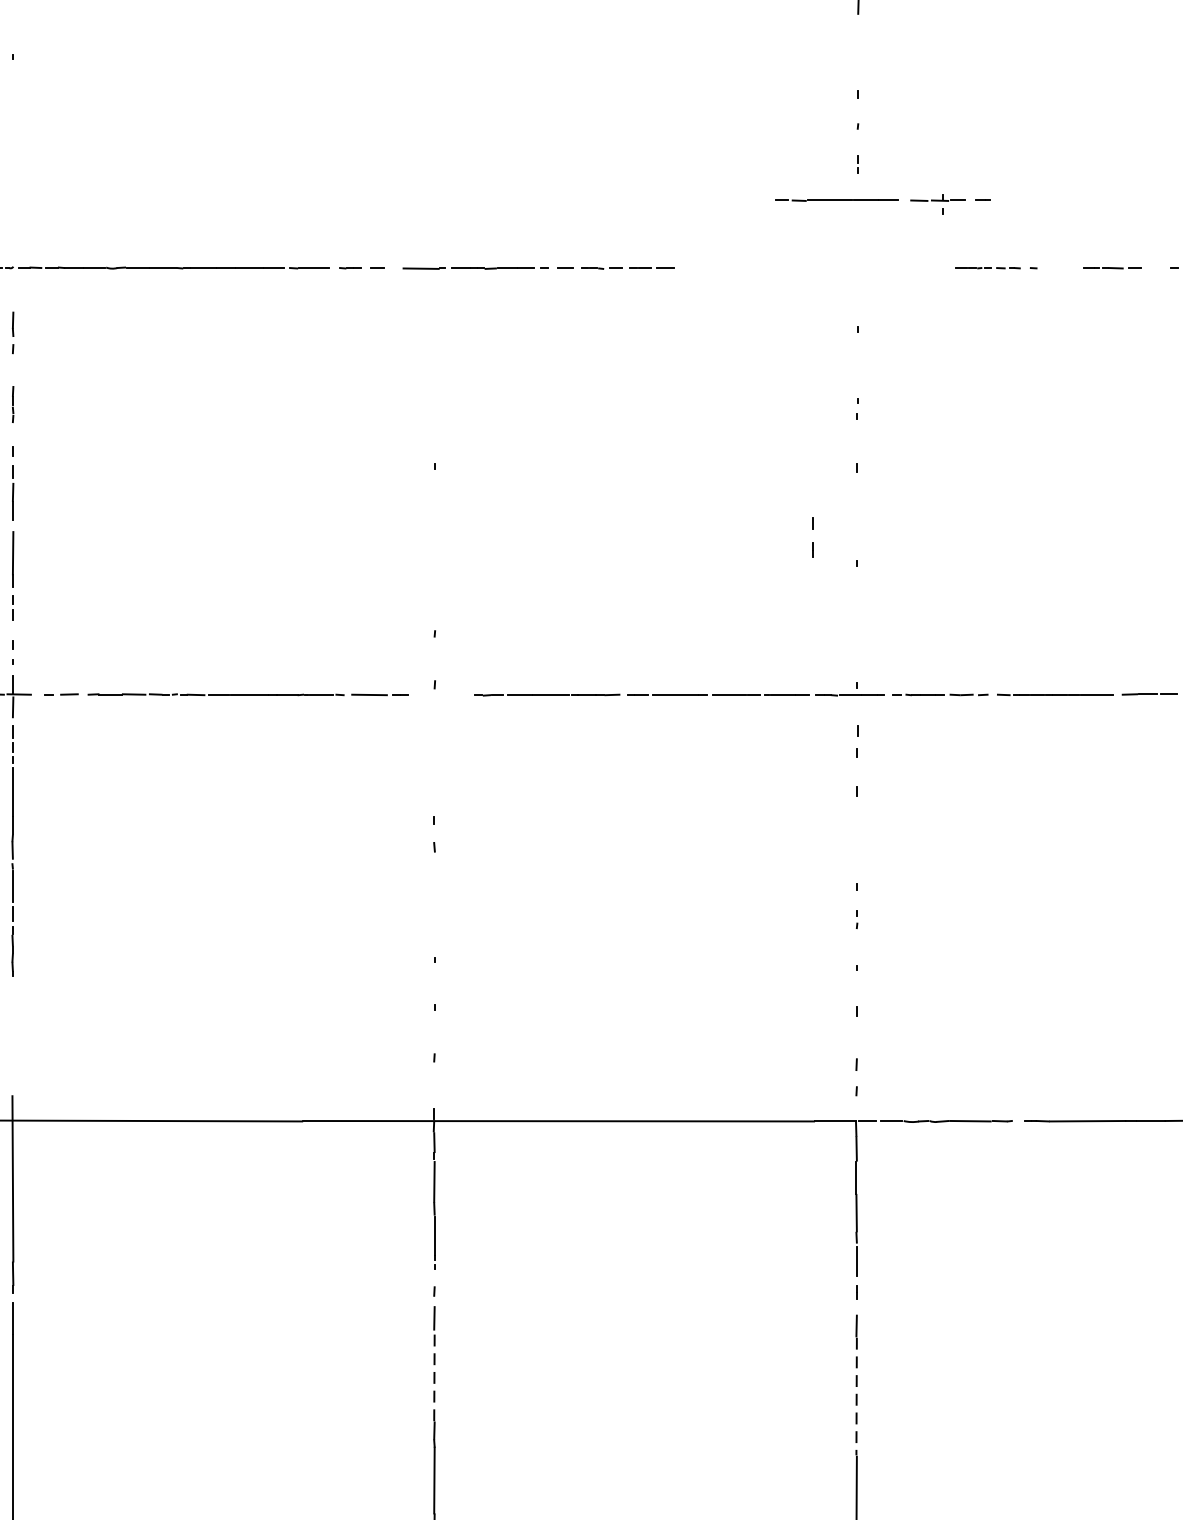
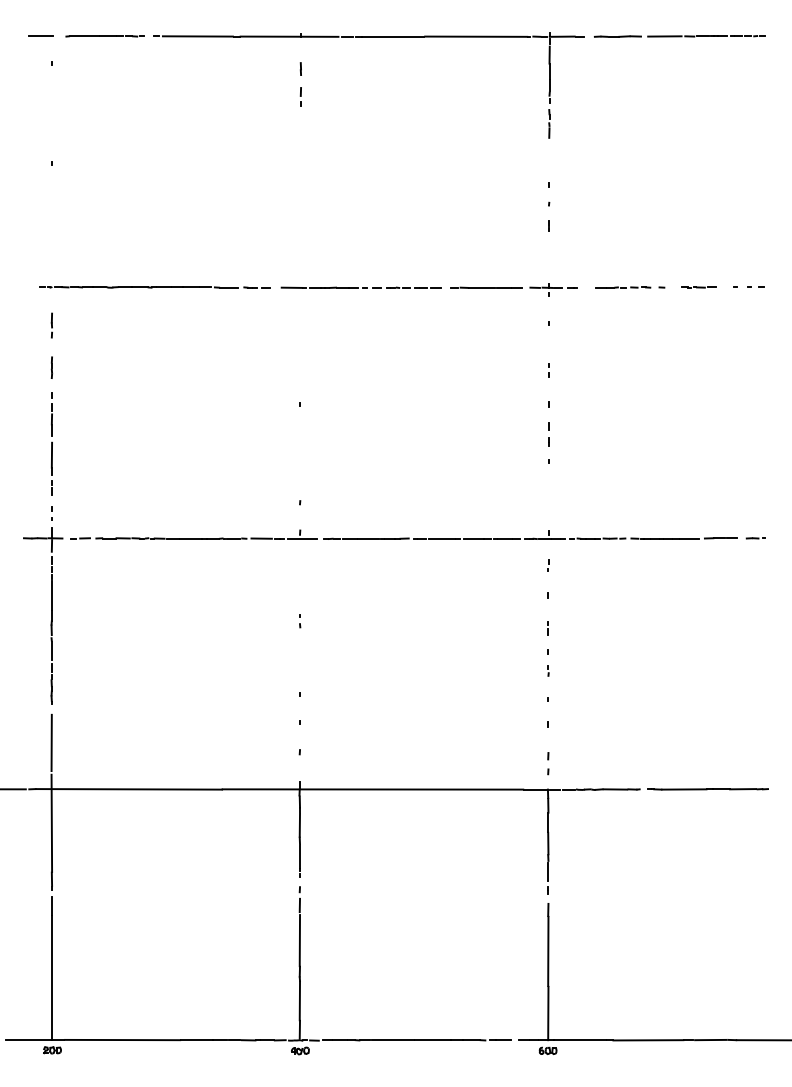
part: (882, 203) -> (513, 289), moved
part: (996, 268) -> (630, 287), size x1.43
line: (812, 541) -> (548, 437), moved
line: (438, 694) -> (302, 538), added
part: (856, 740) -> (548, 565), size x0.62
part: (435, 835) -> (300, 621), size x0.62
line: (855, 847) -> (547, 628), added
line: (12, 1041) -> (51, 742), added
line: (433, 1377) -> (299, 940), dashed -> solid
line: (856, 1396) -> (548, 951), dashed -> solid

